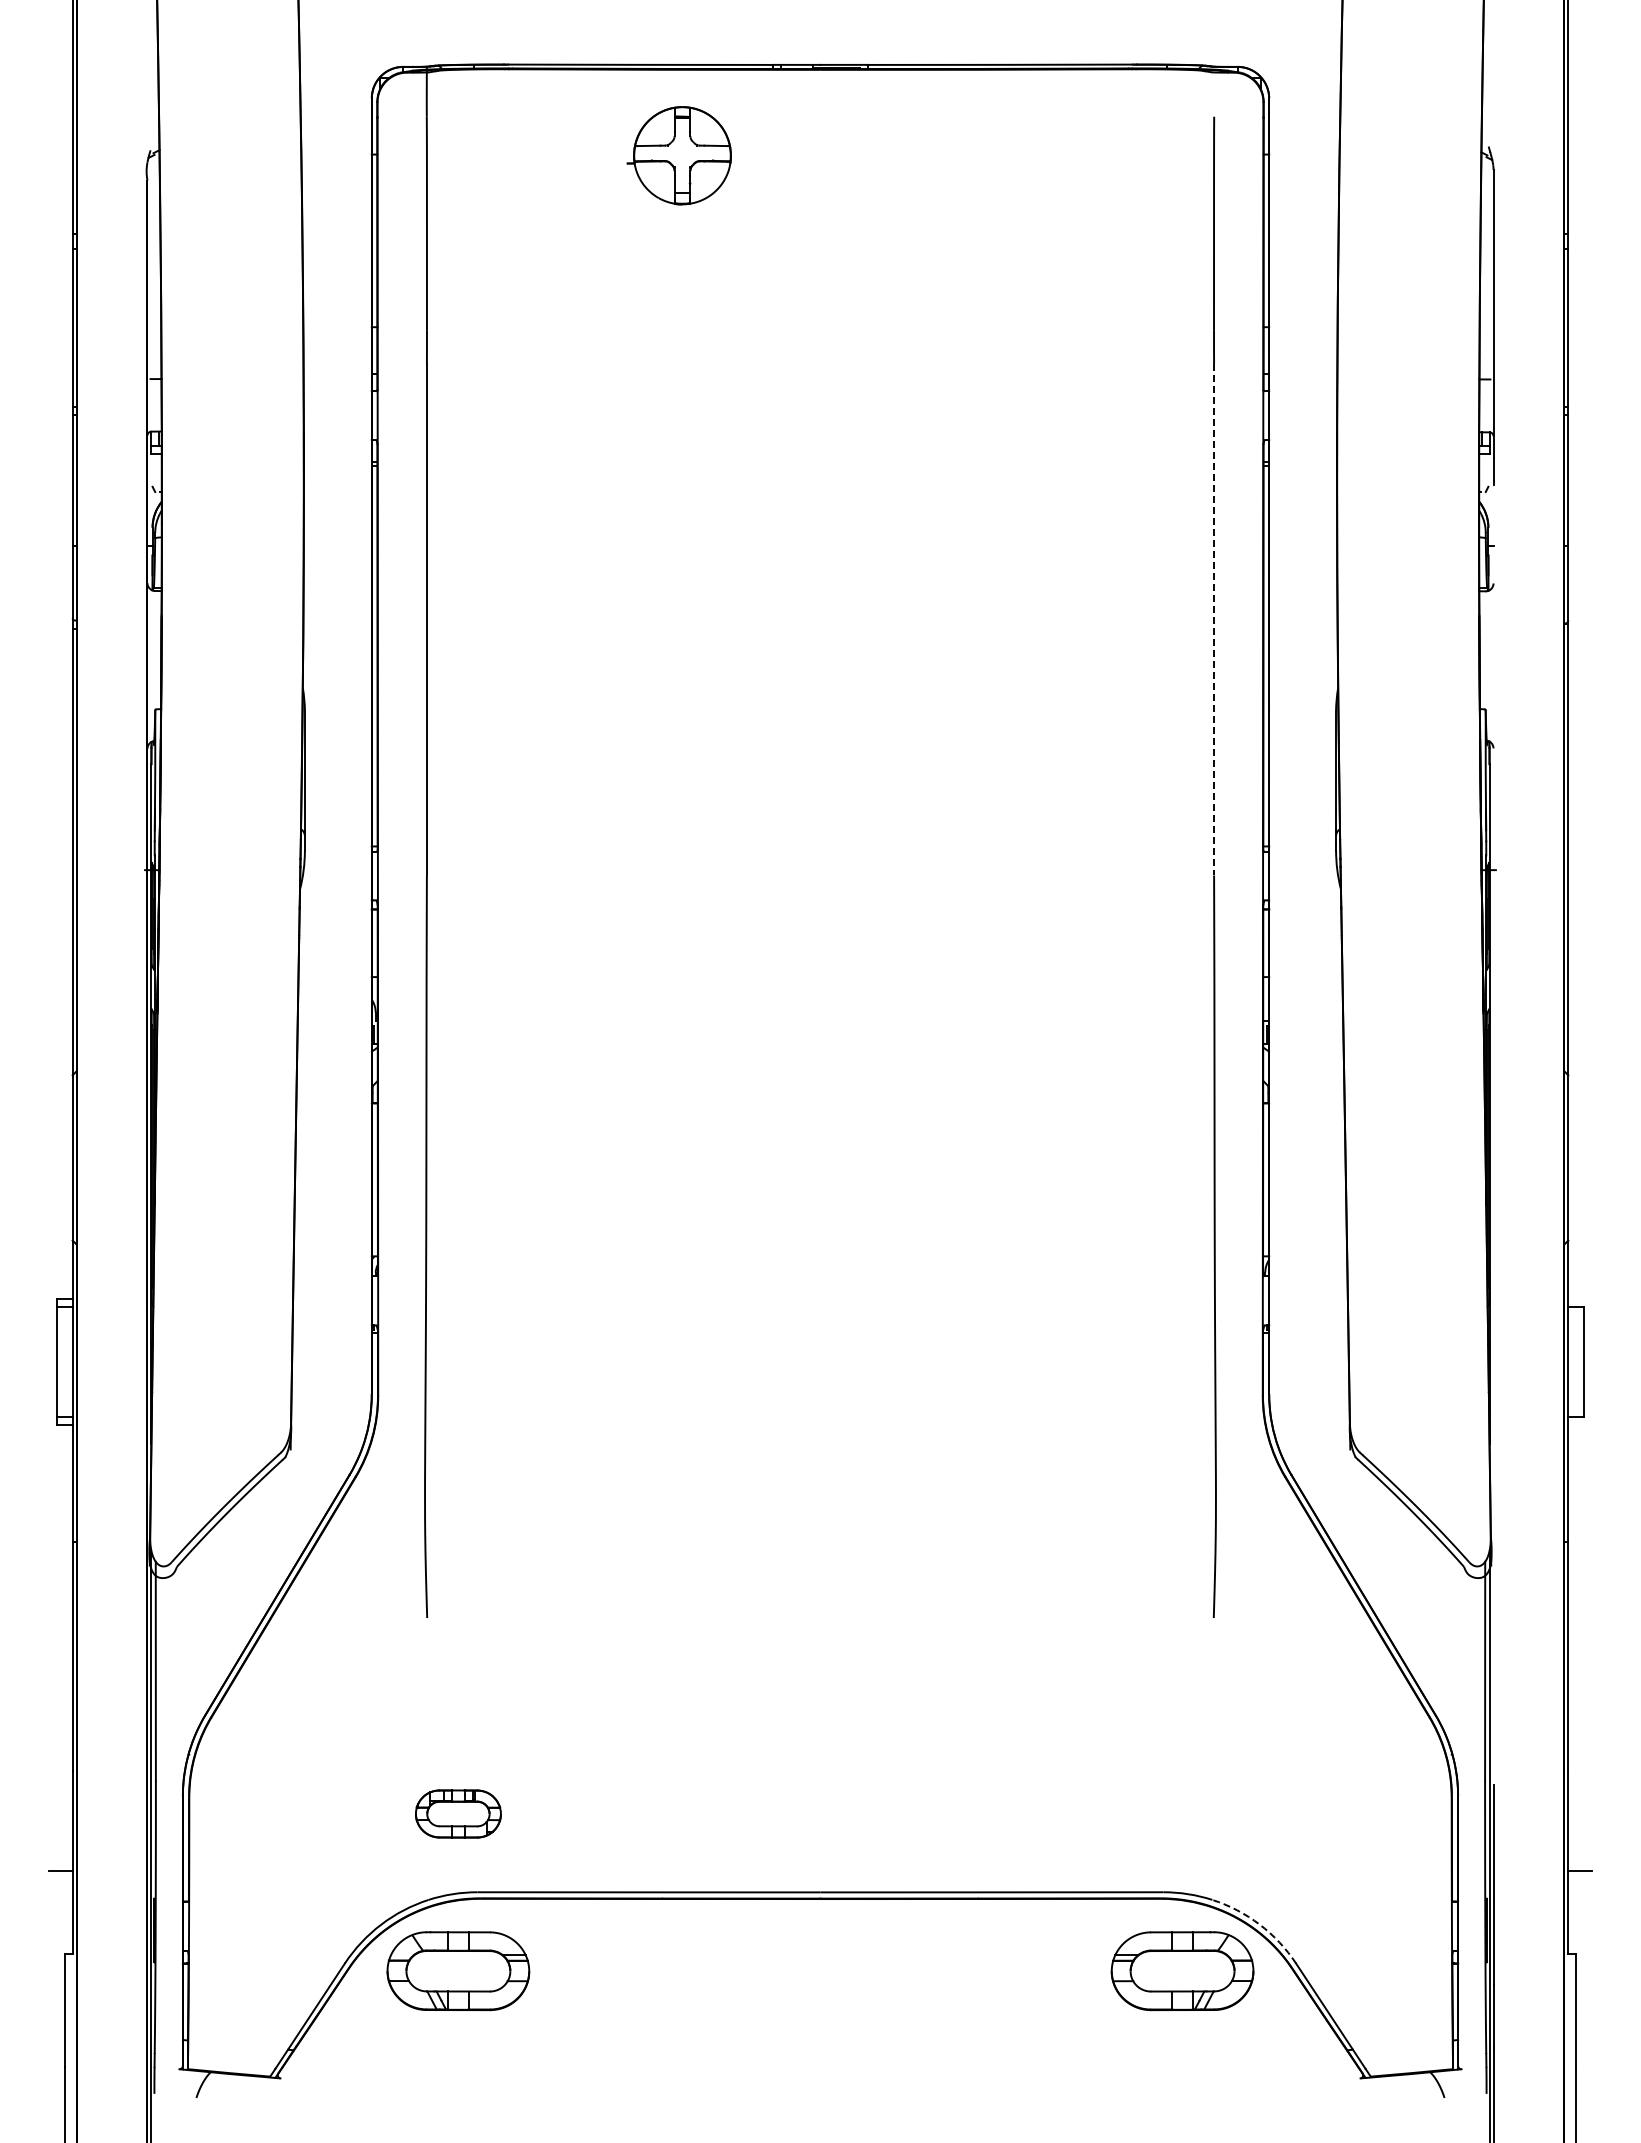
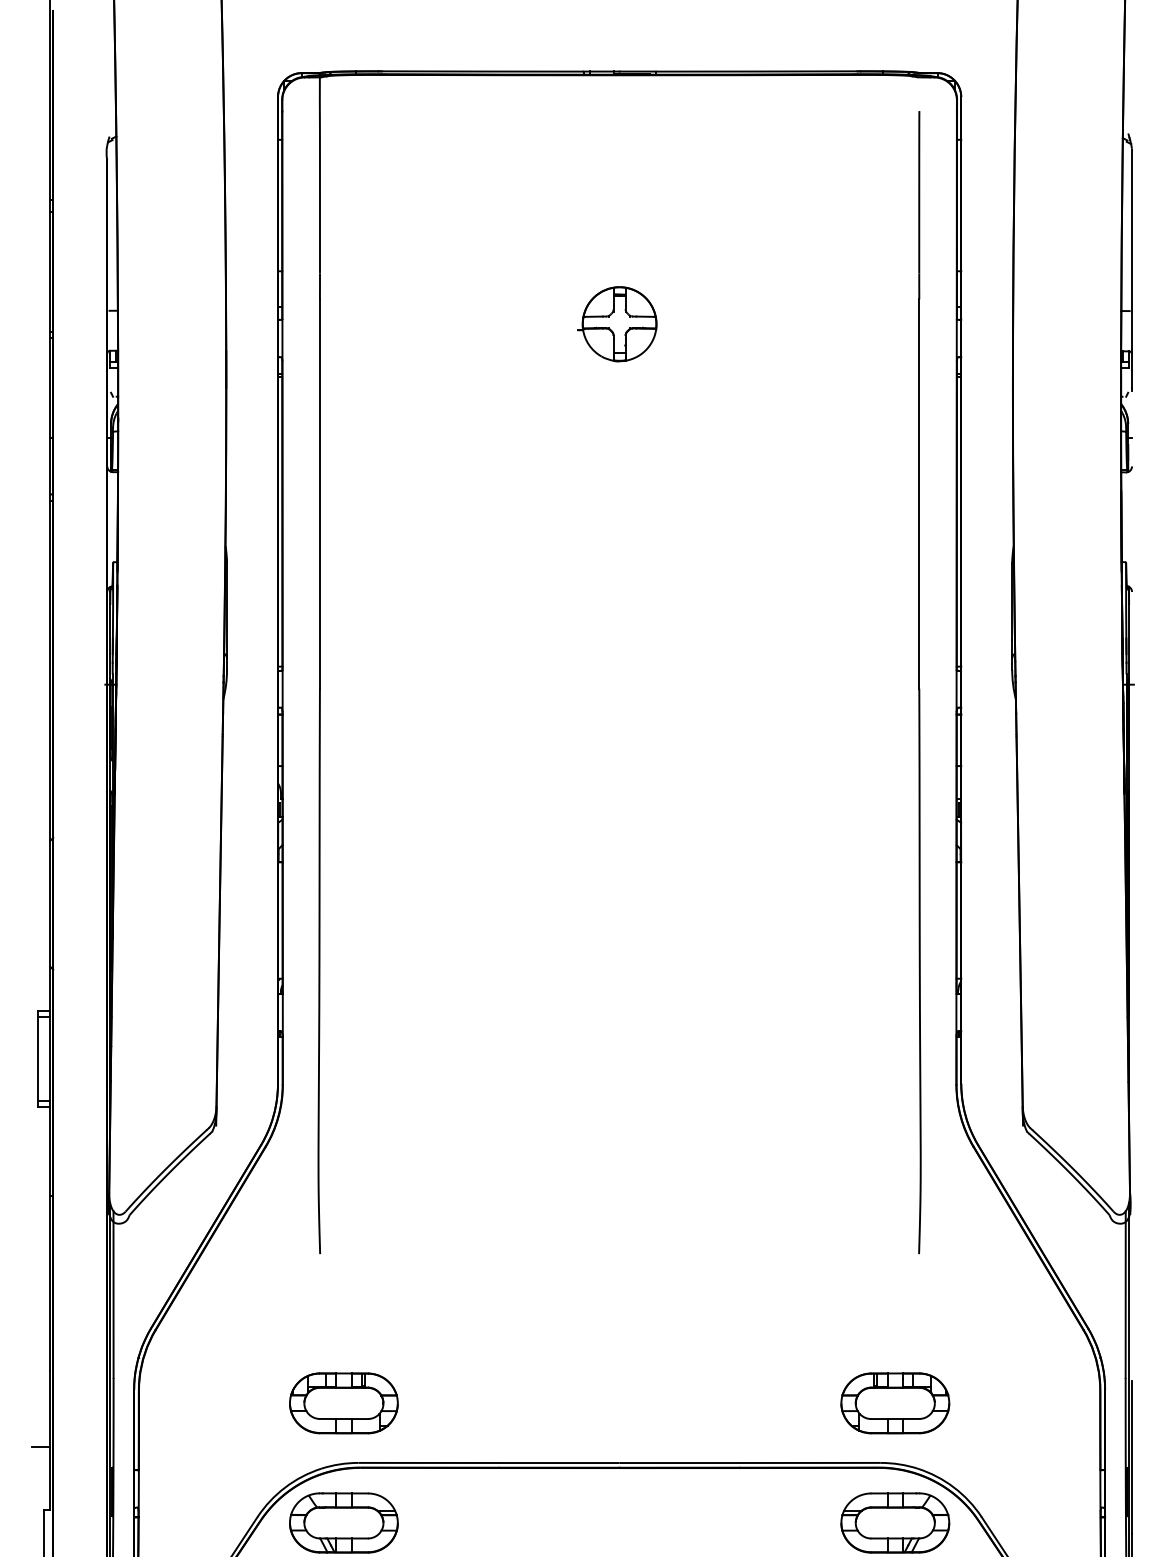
part: (678, 155) -> (616, 324), moved
line: (1214, 619) -> (919, 493), dashed -> solid
part: (458, 1813) -> (343, 1402), size x1.67
part: (1182, 1813) -> (895, 1402), added
arc: (1259, 1924) -> (953, 1487), dashed -> solid

